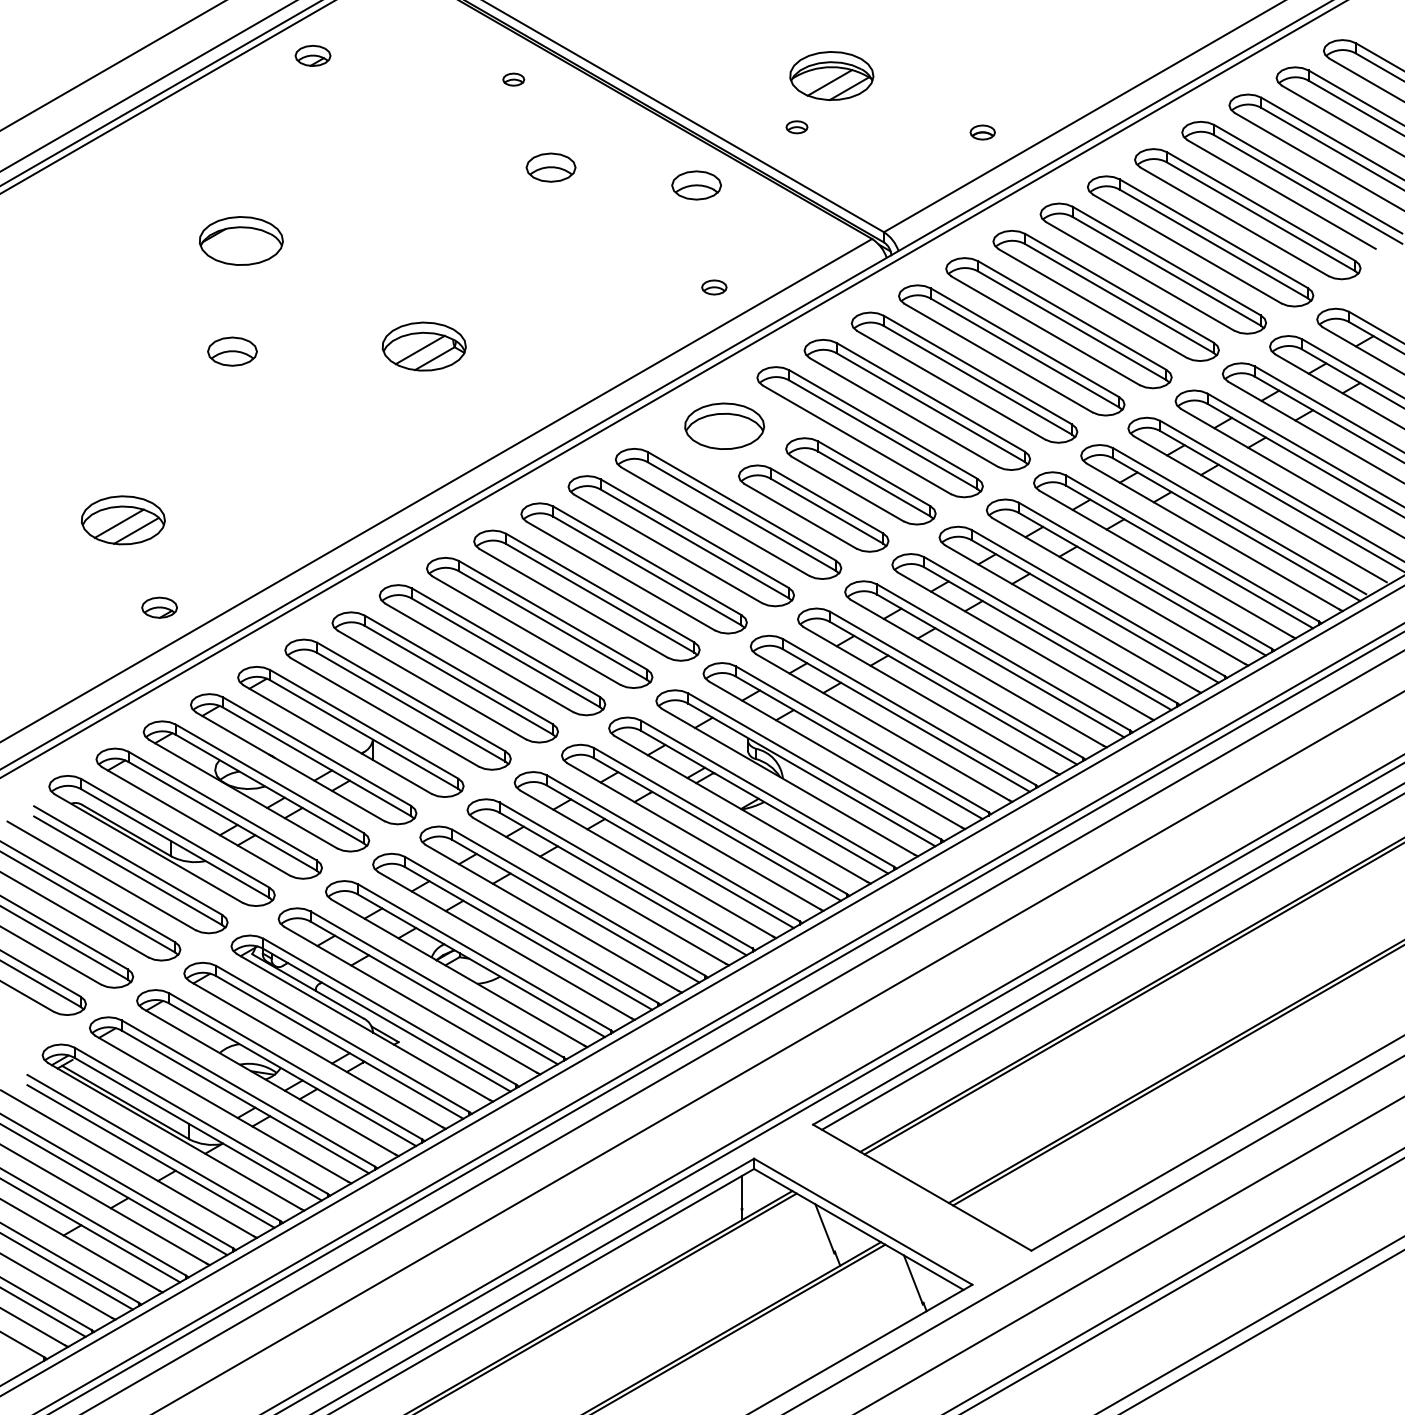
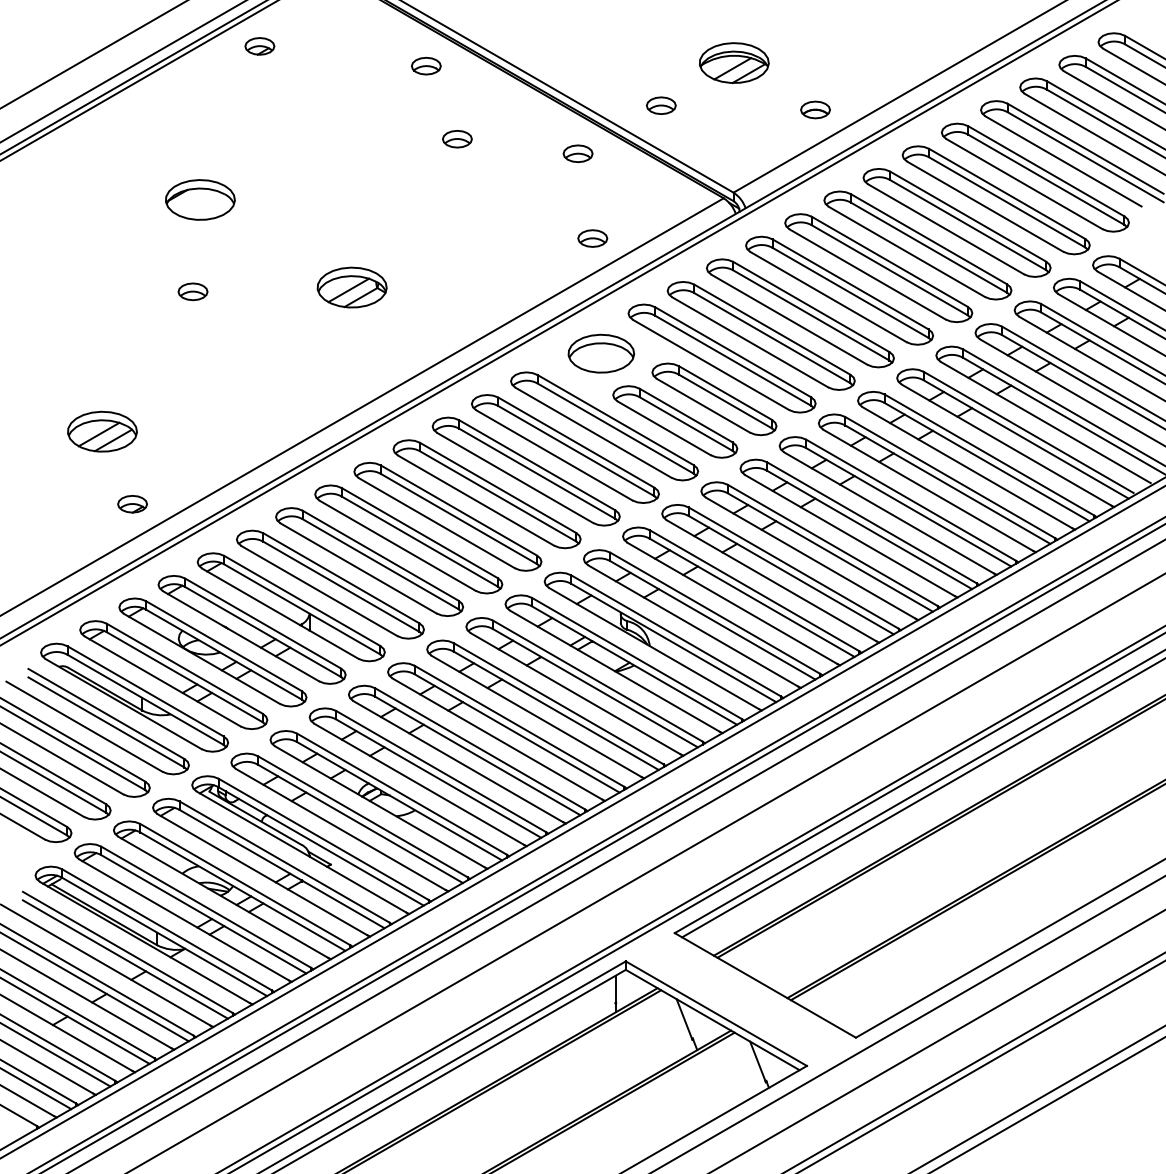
part: (832, 76) -> (734, 63), moved
part: (513, 78) -> (426, 65), size x1.67
part: (797, 127) -> (661, 105), size x1.67
part: (982, 131) -> (815, 109), size x1.43
part: (551, 168) -> (457, 139), size x0.71
part: (695, 185) -> (577, 153), size x0.71
part: (713, 287) -> (592, 238), size x1.43
part: (231, 351) -> (192, 291), size x0.71

